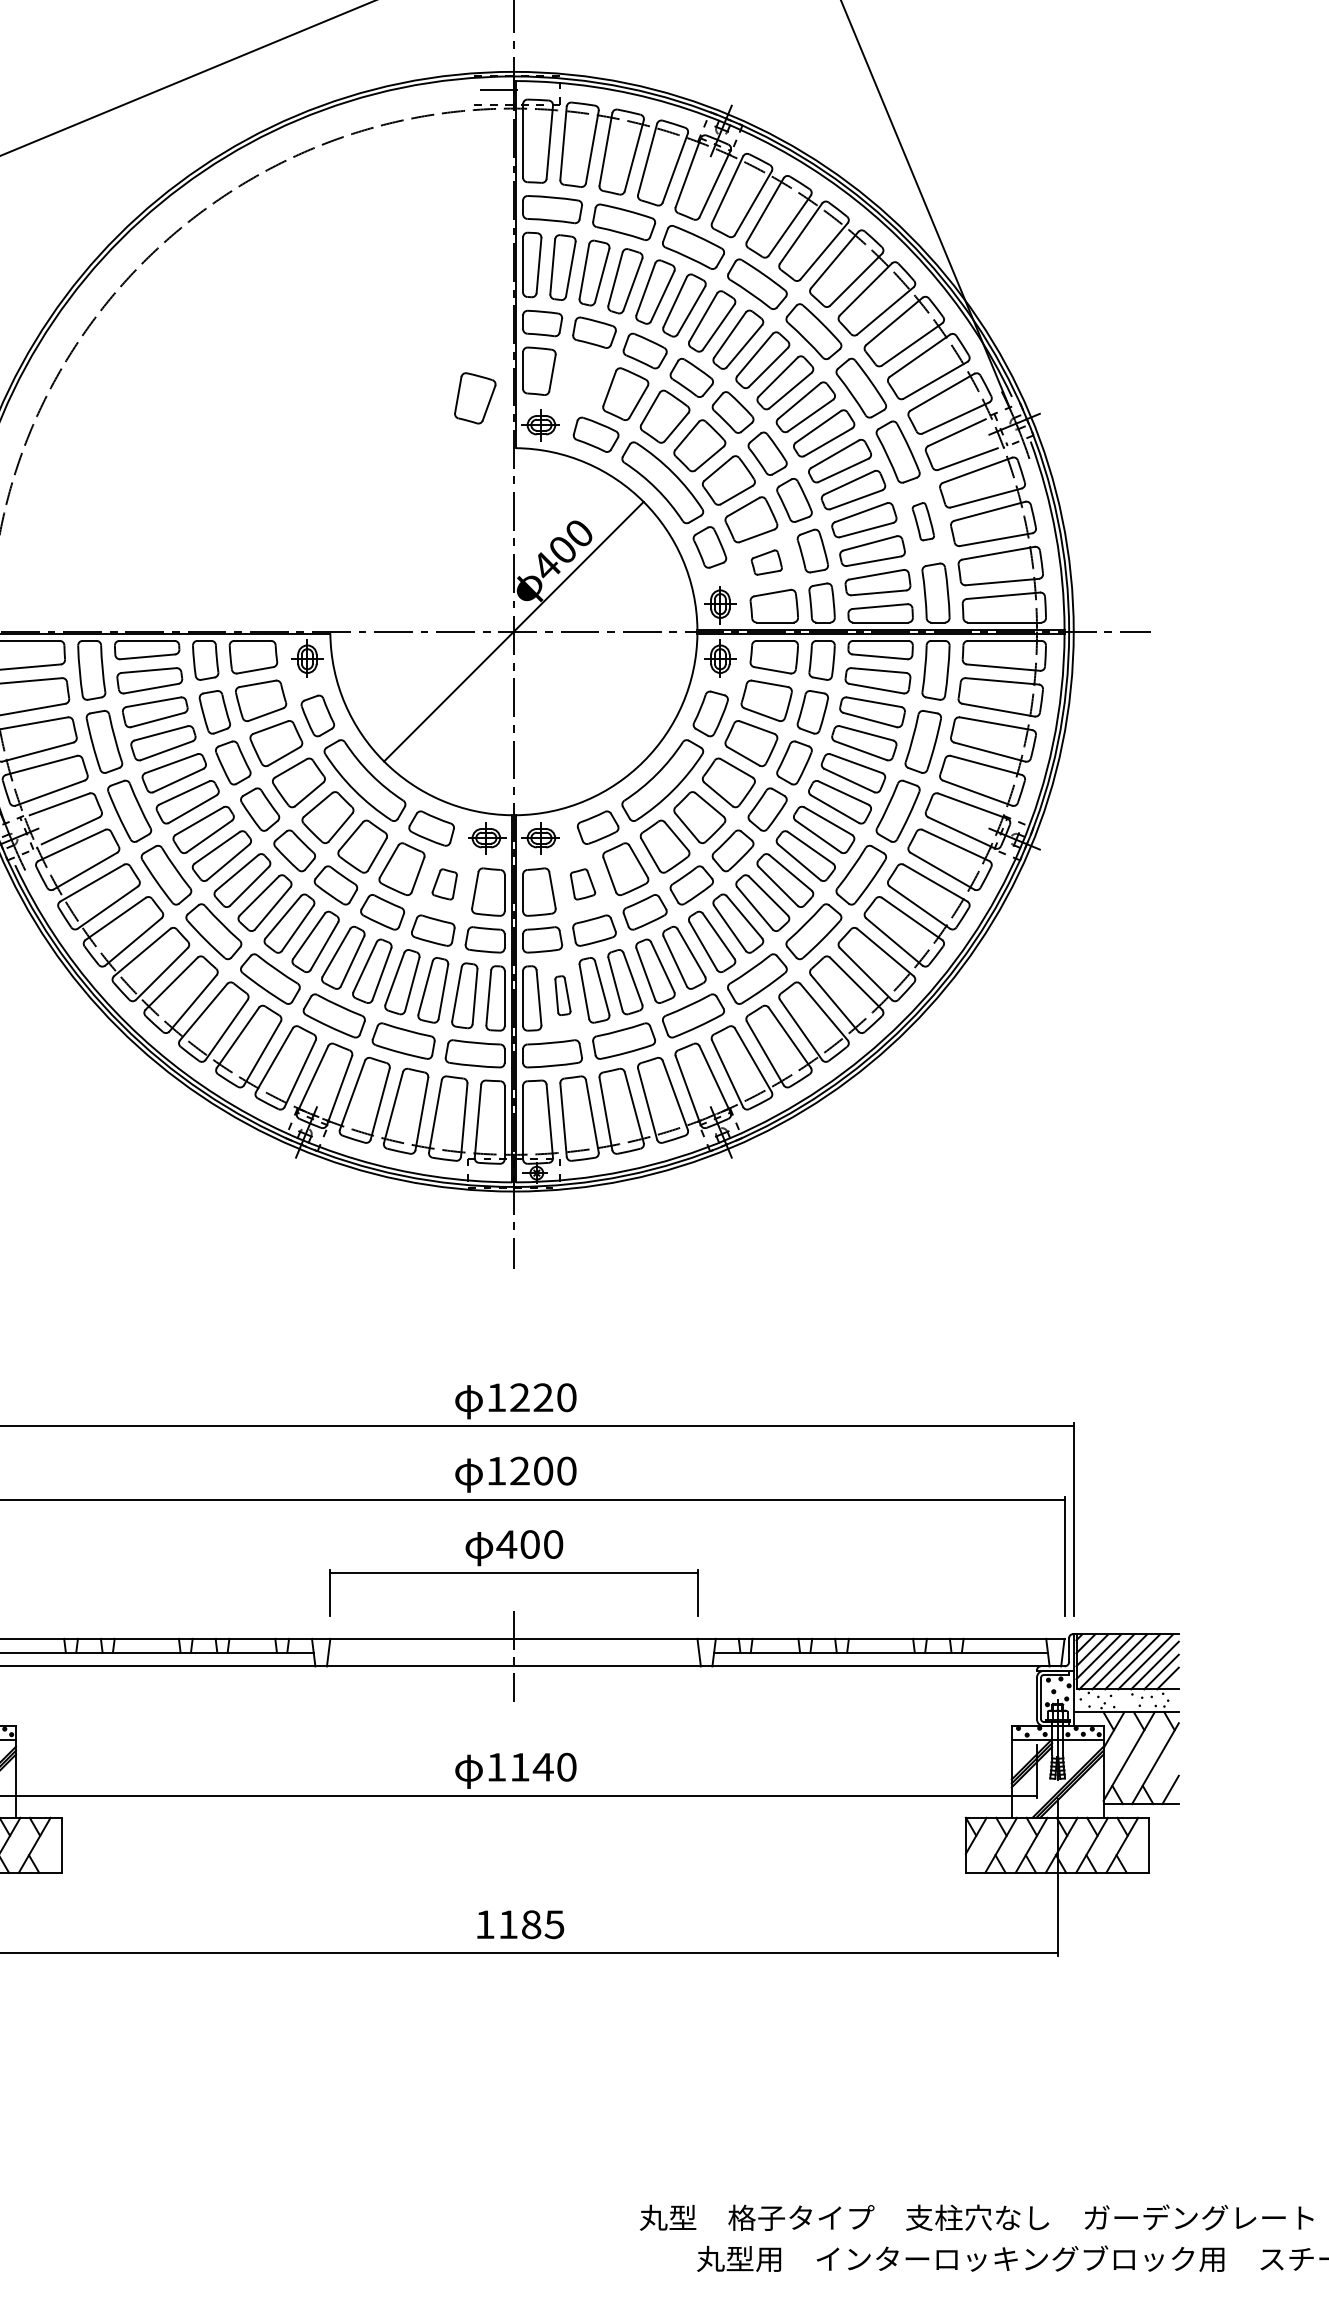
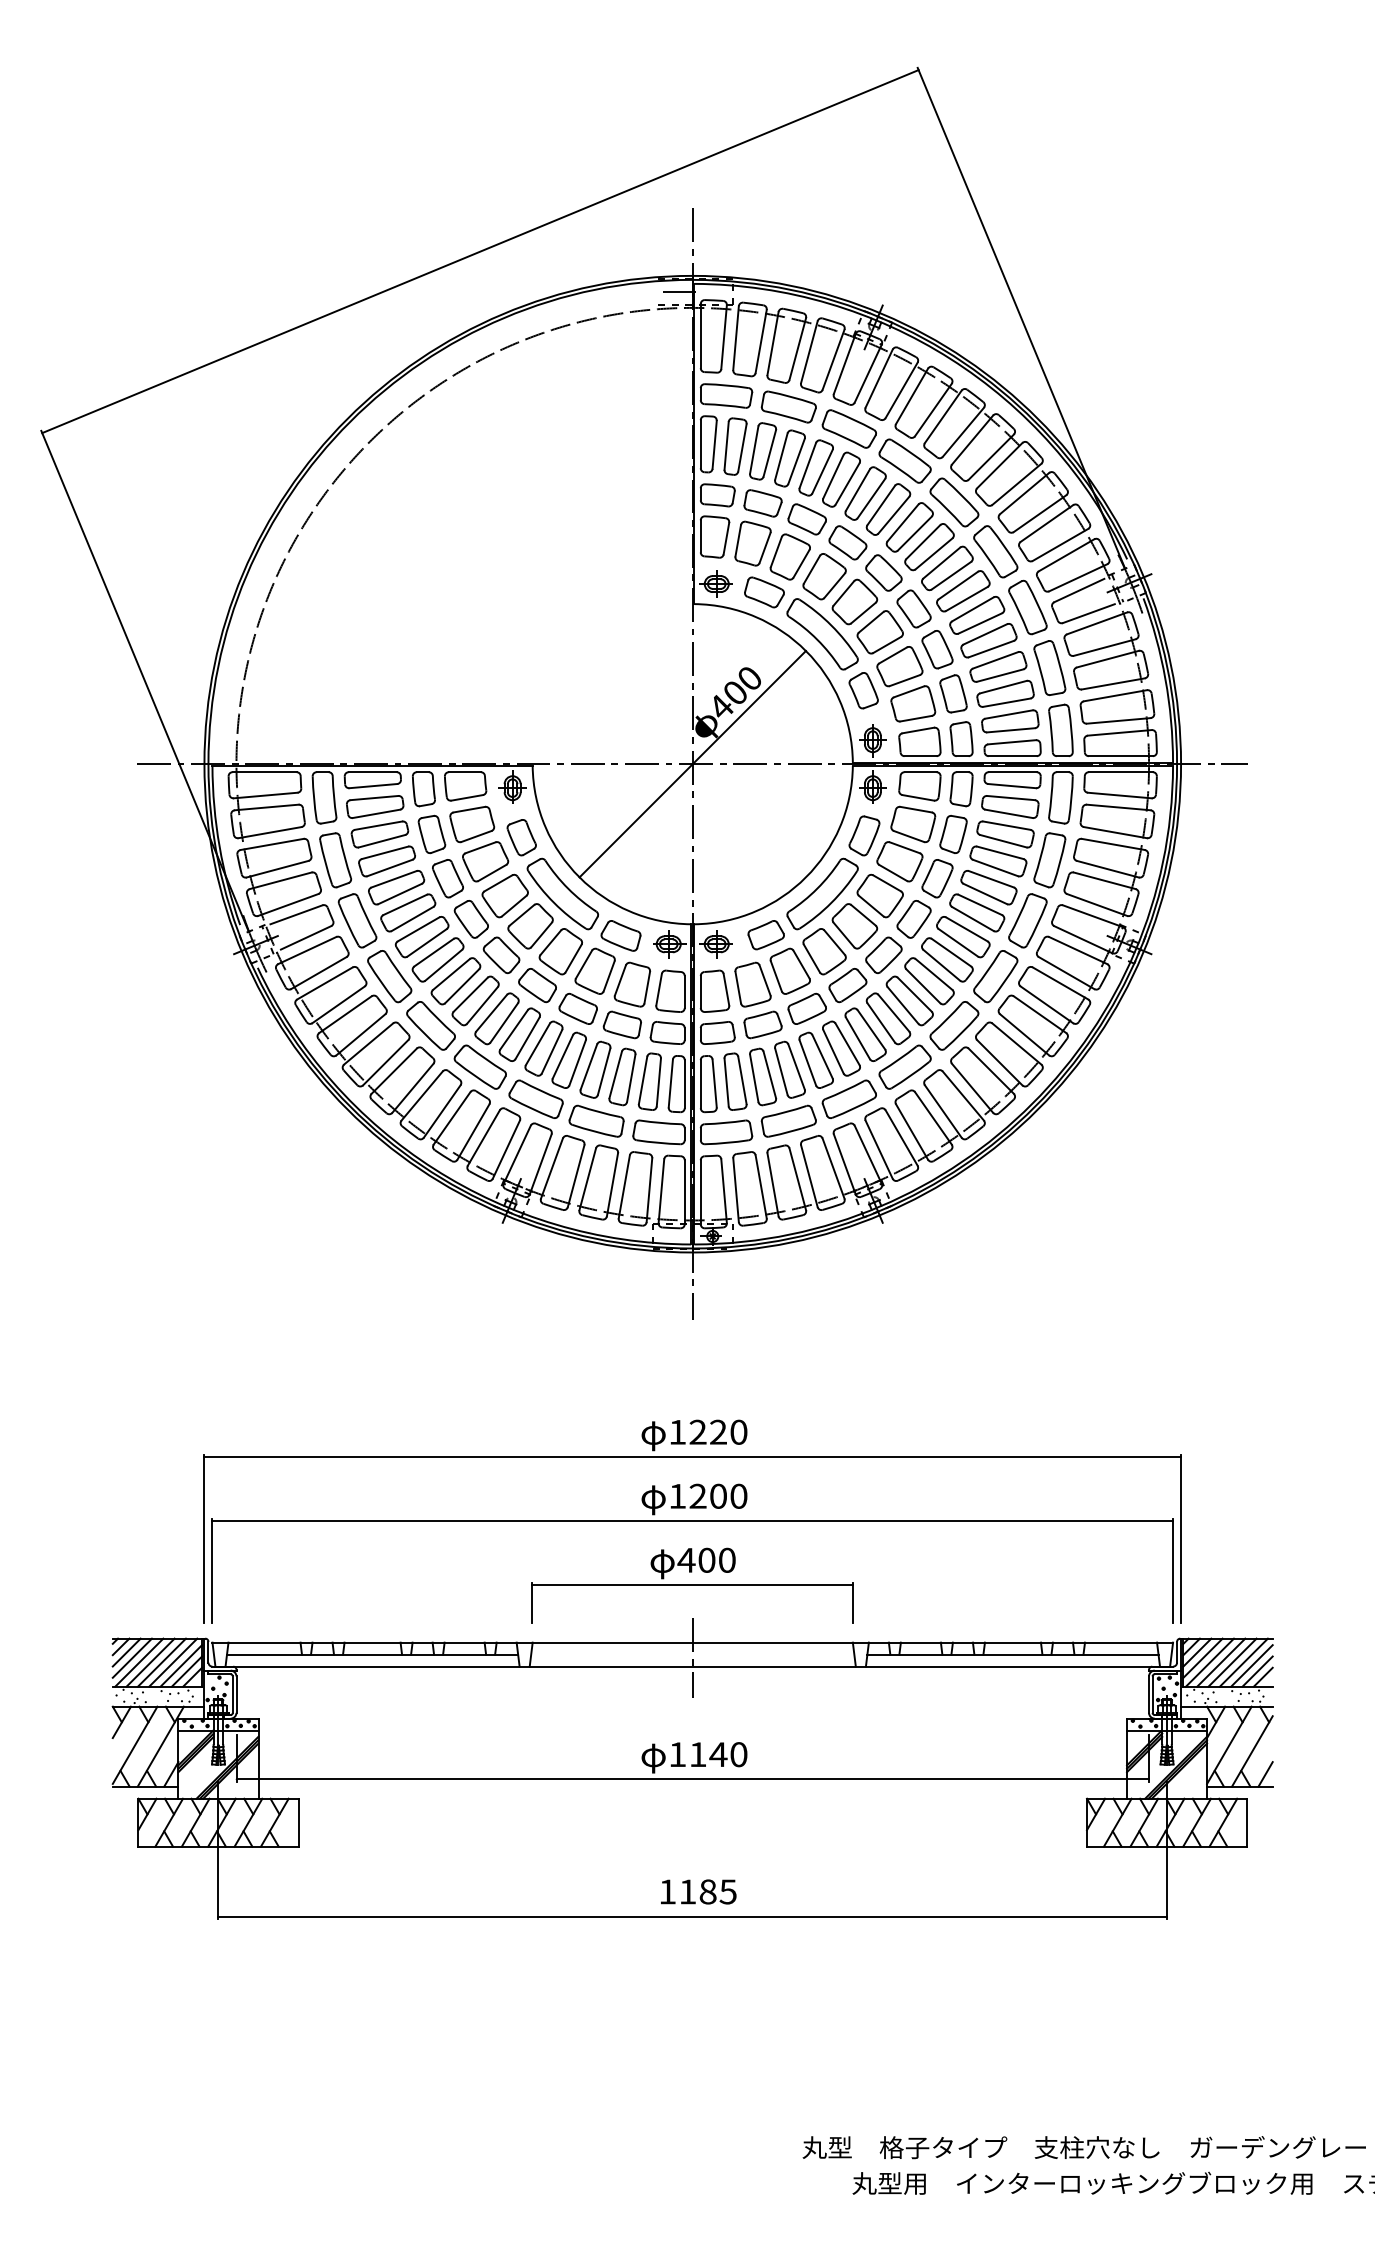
part: (474, 398) -> (752, 543), moved
part: (922, 522) -> (1049, 668), size x1.67
part: (766, 562) -> (913, 703), size x1.67
part: (444, 884) -> (632, 984), size x1.67
part: (582, 884) -> (752, 984), size x1.67
part: (562, 995) -> (735, 1081), size x1.67

